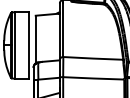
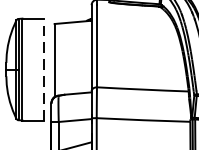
line: (28, 44) -> (43, 68), solid -> dashed

